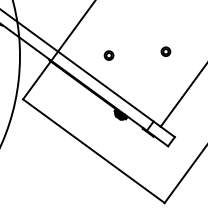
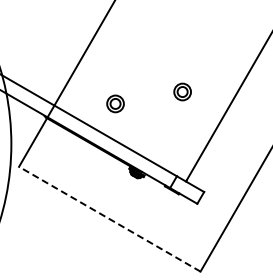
part: (165, 51) -> (182, 91), size x1.6
part: (109, 55) -> (115, 103), size x1.6
line: (93, 151) -> (109, 219), solid -> dashed

